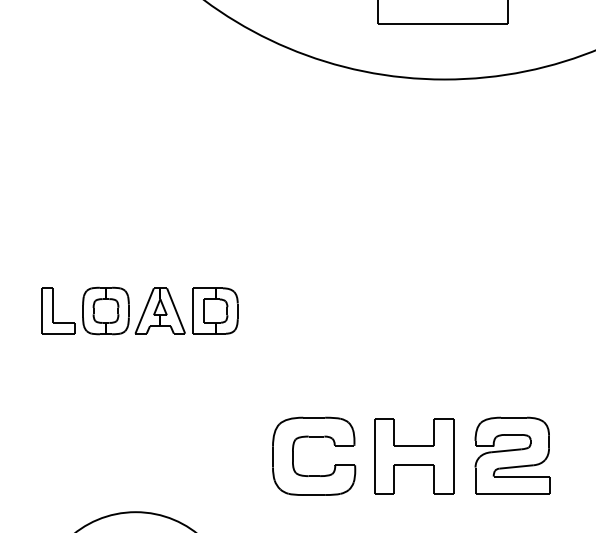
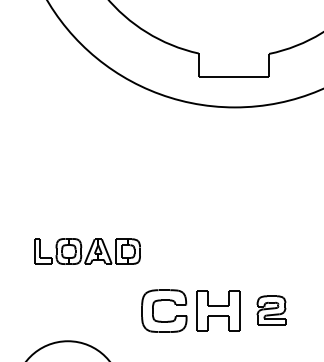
part: (140, 310) -> (87, 251), moved
part: (512, 455) -> (271, 310), size x0.7

